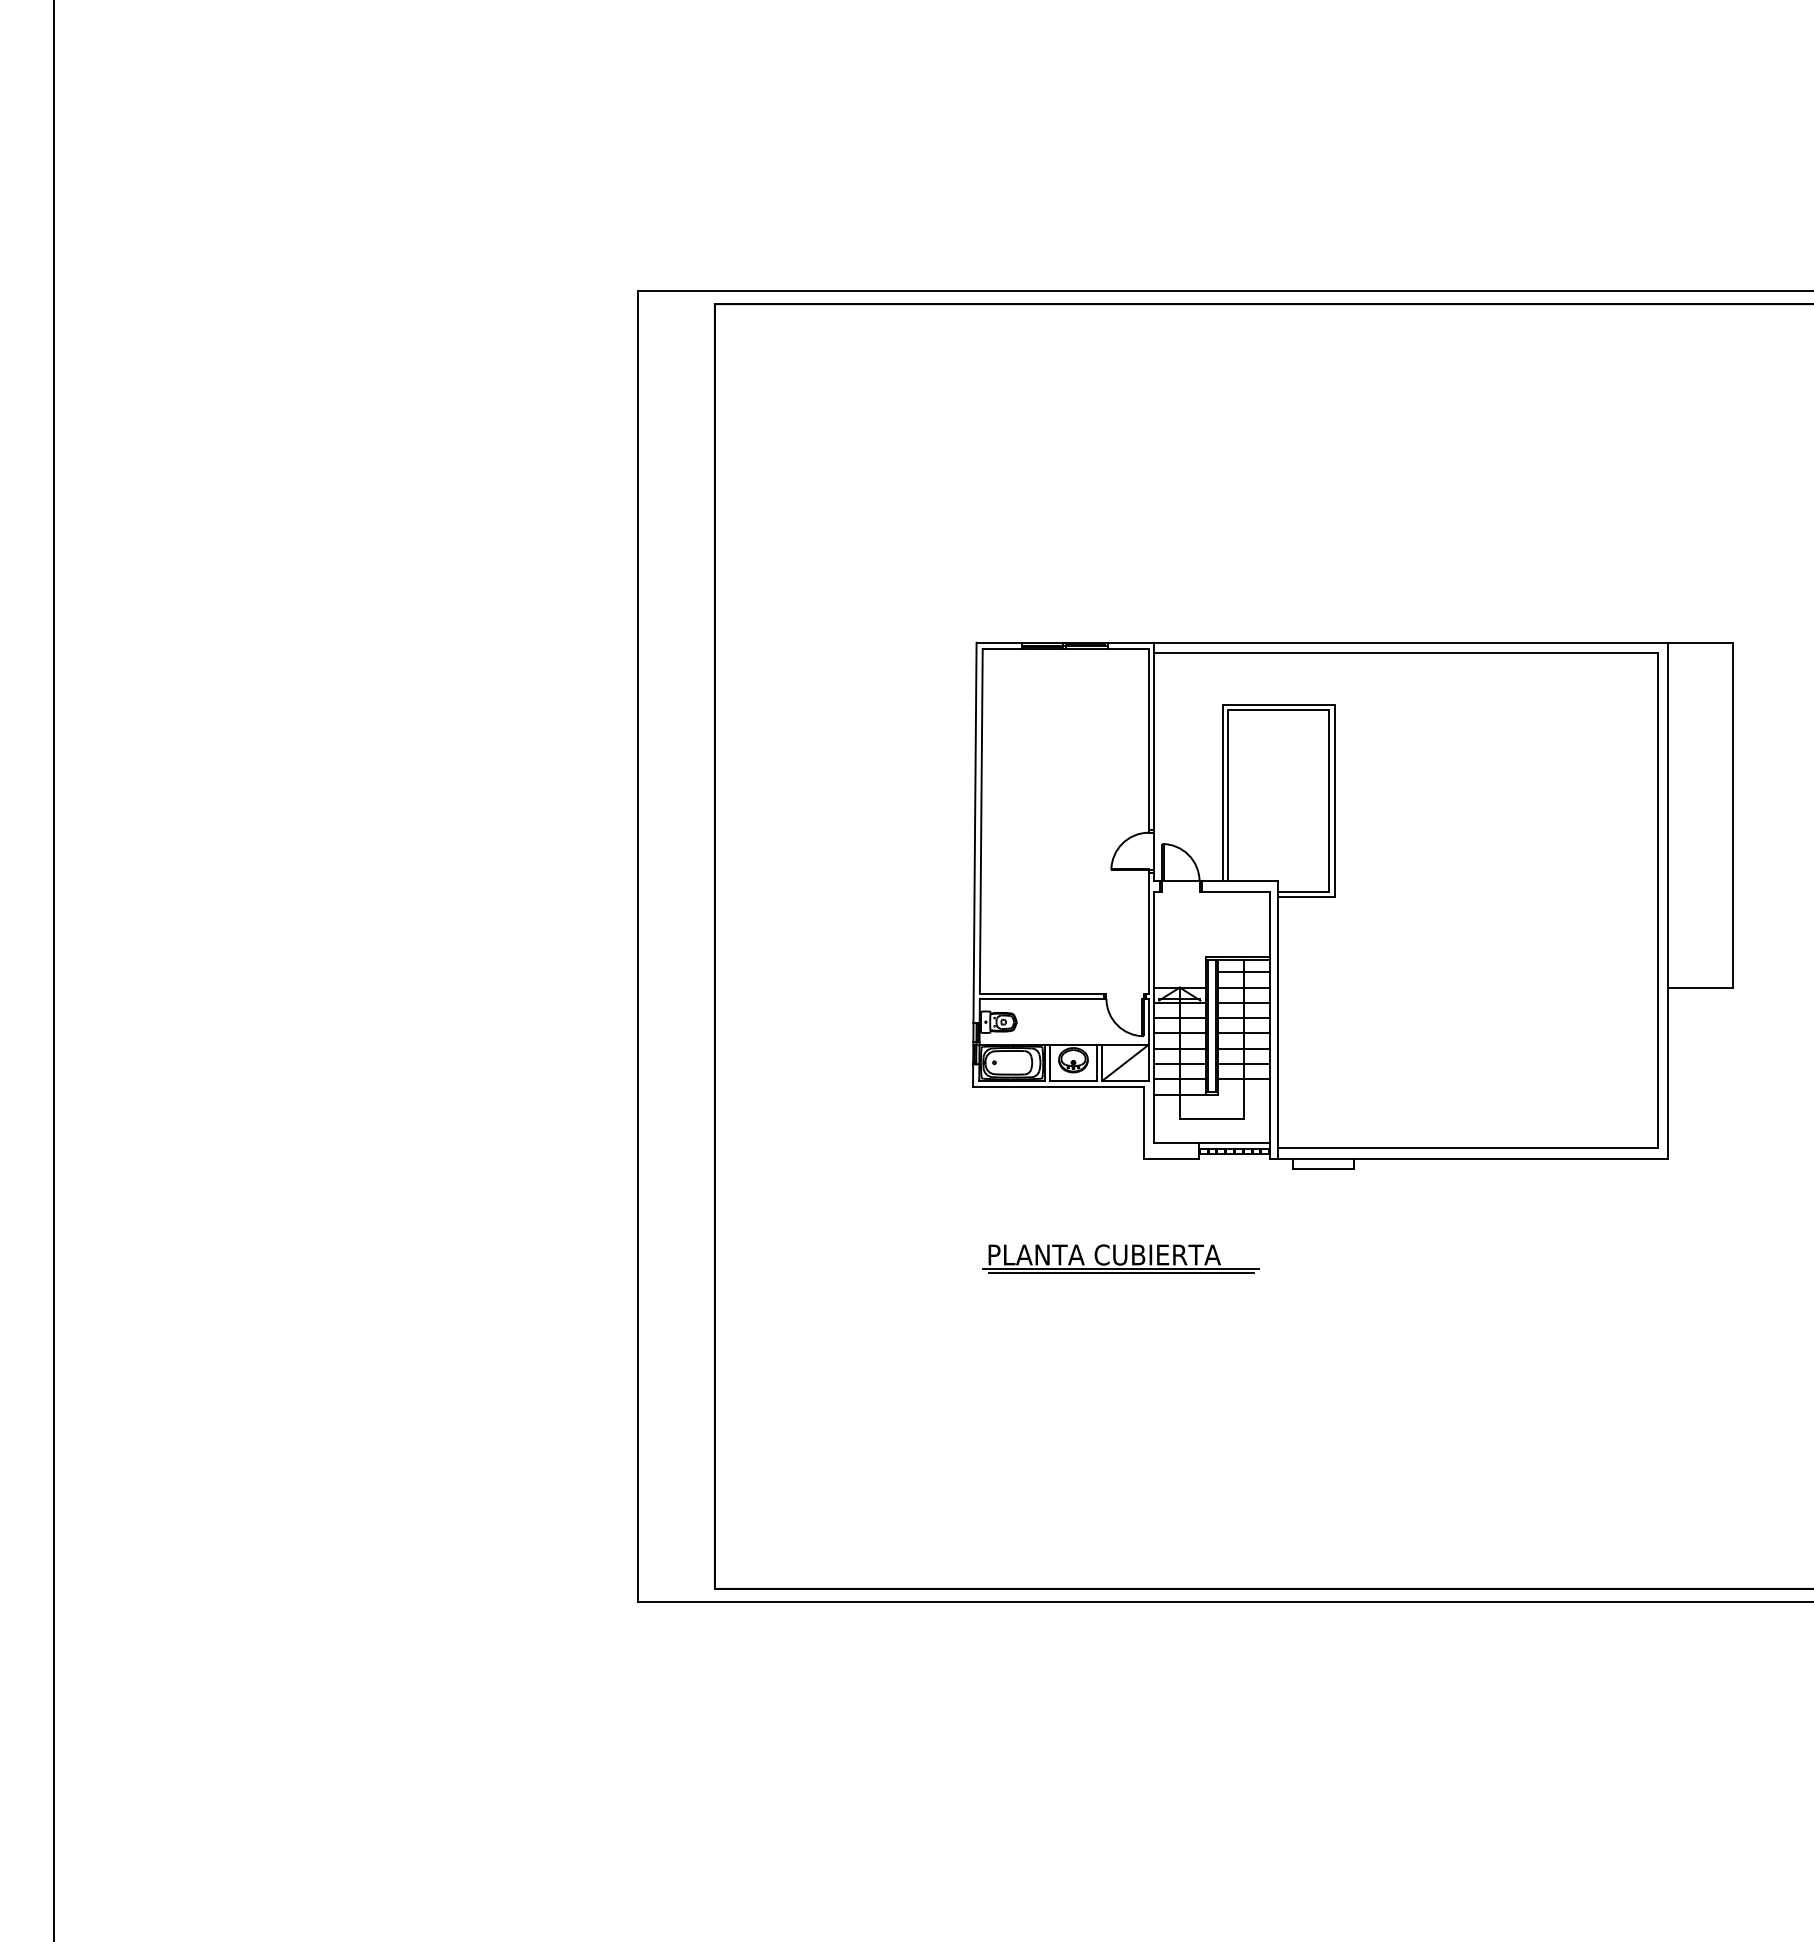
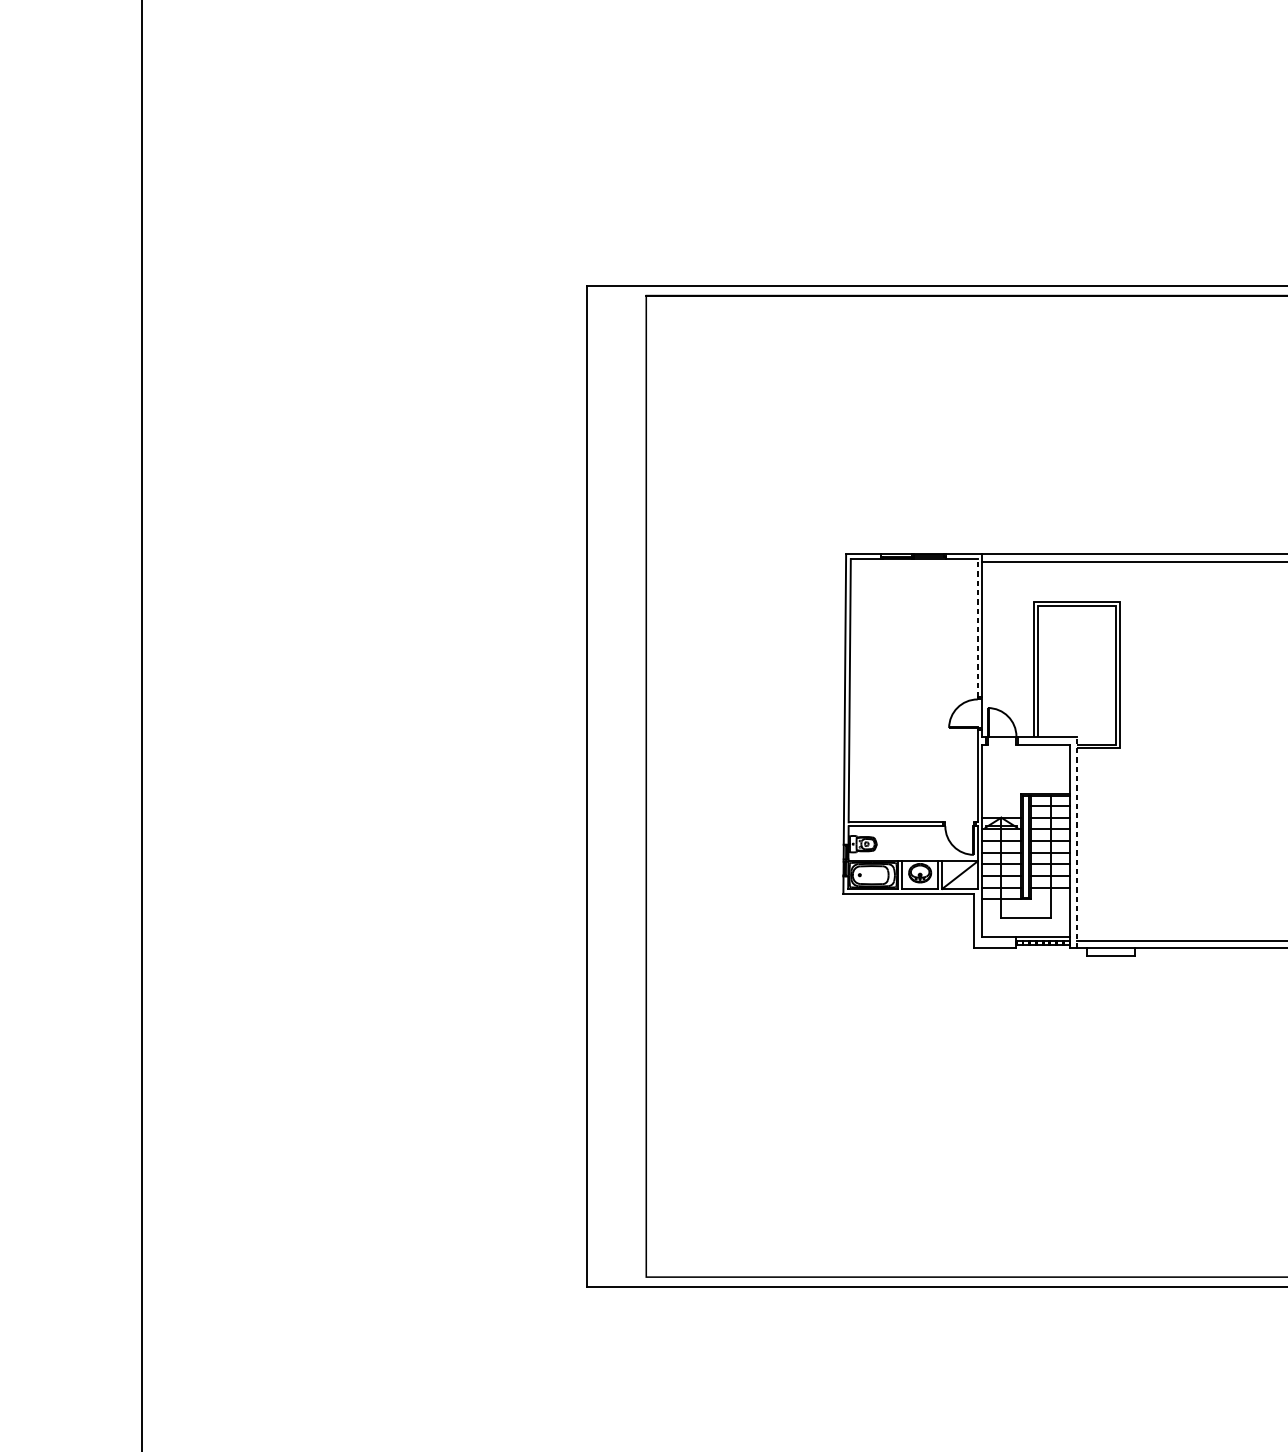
line: (1148, 739) -> (977, 628), solid -> dashed
line: (1278, 1020) -> (1076, 842), solid -> dashed
part: (1120, 1258) -> (956, 1024), removed

